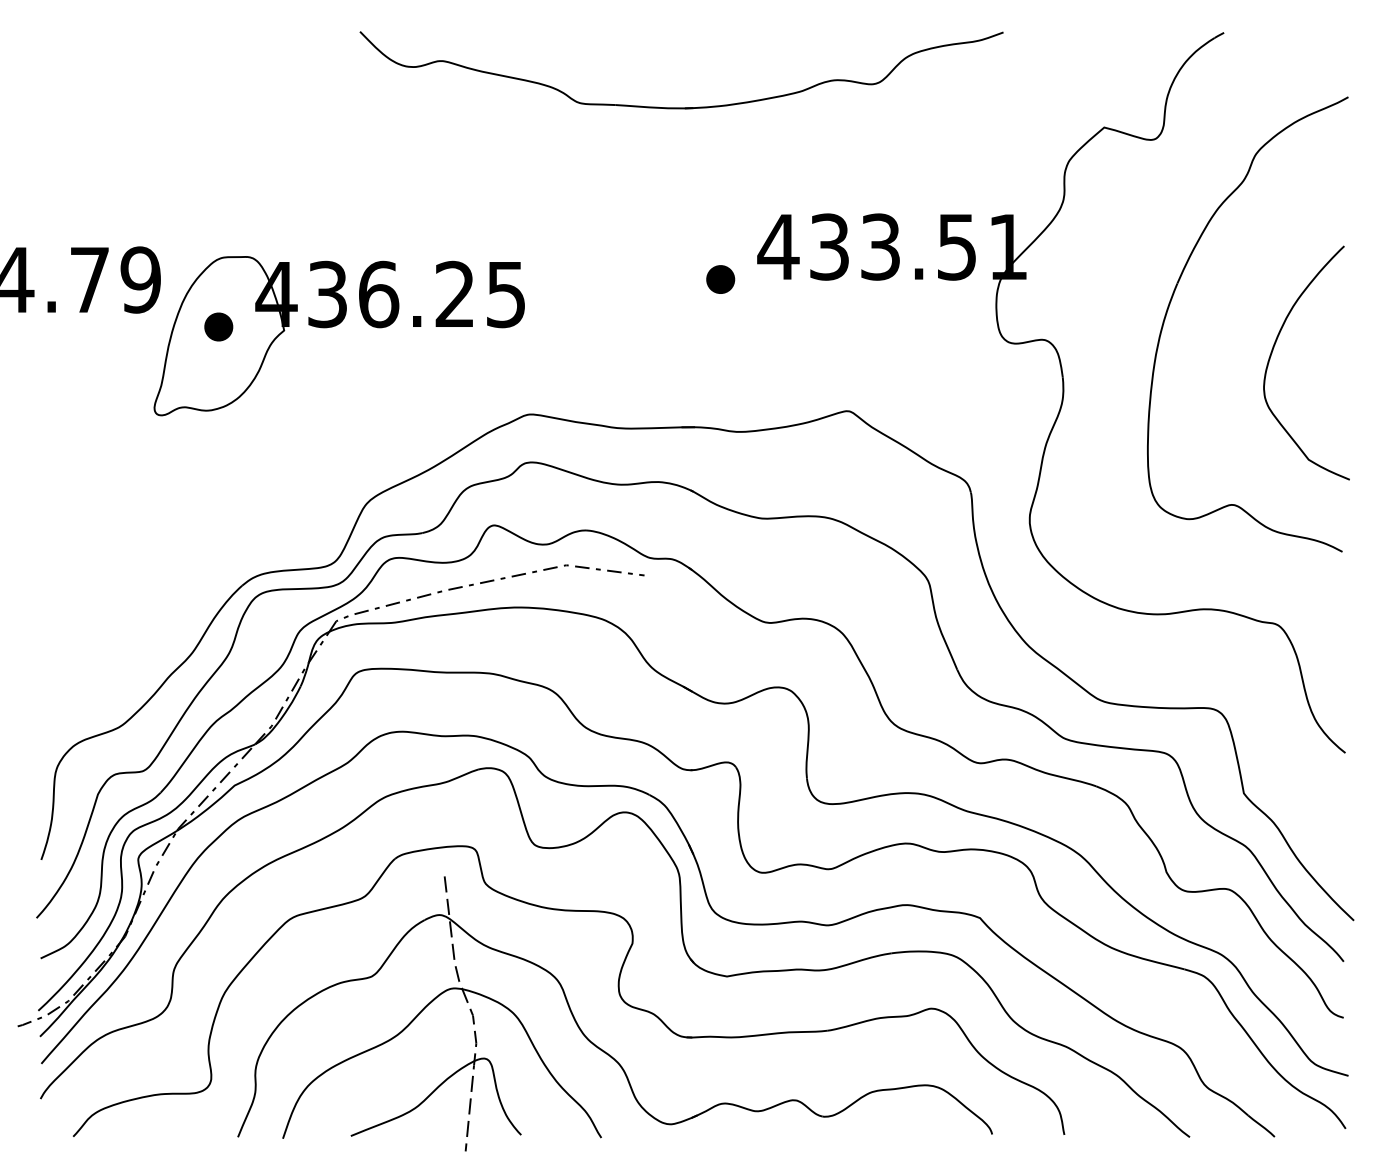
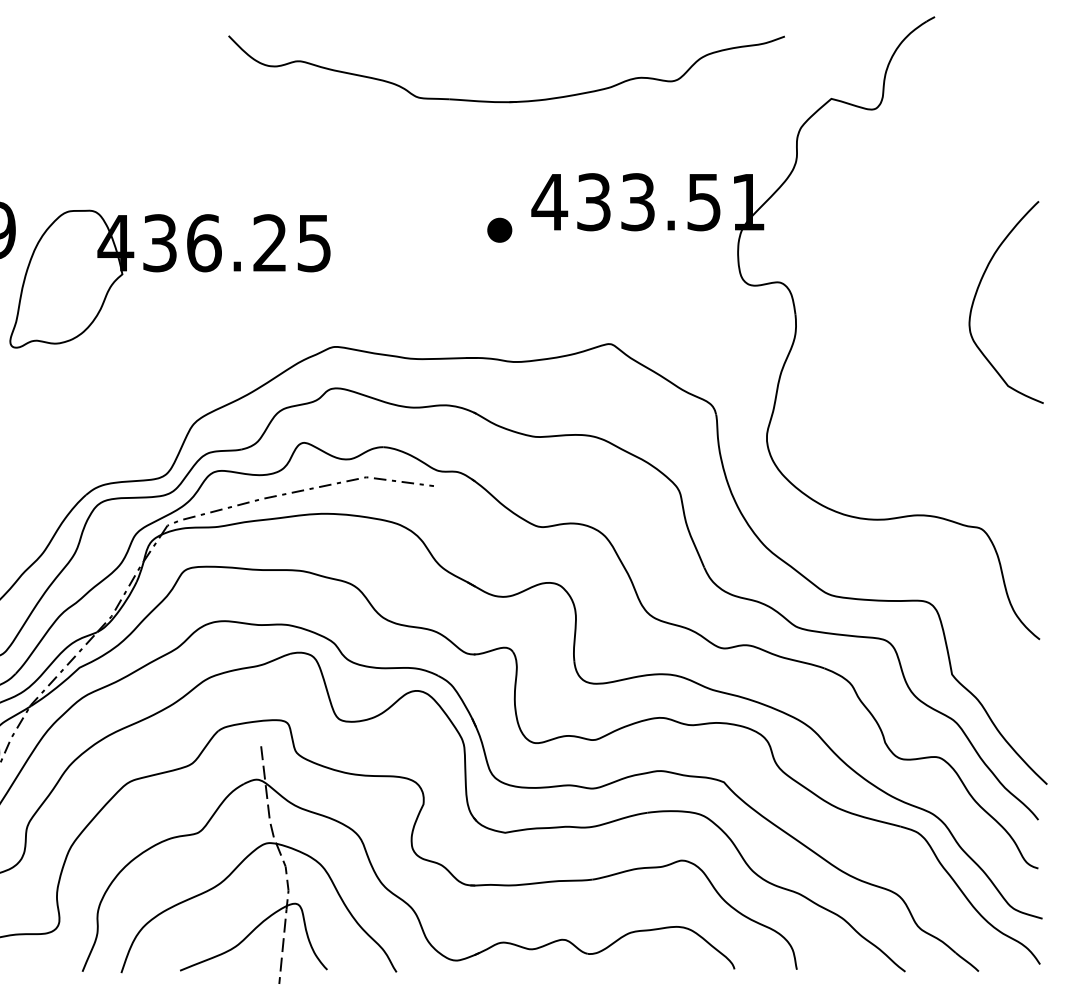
part: (681, 107) -> (506, 101), moved
part: (1172, 299) -> (890, 247), removed
part: (218, 326) -> (65, 270), removed

